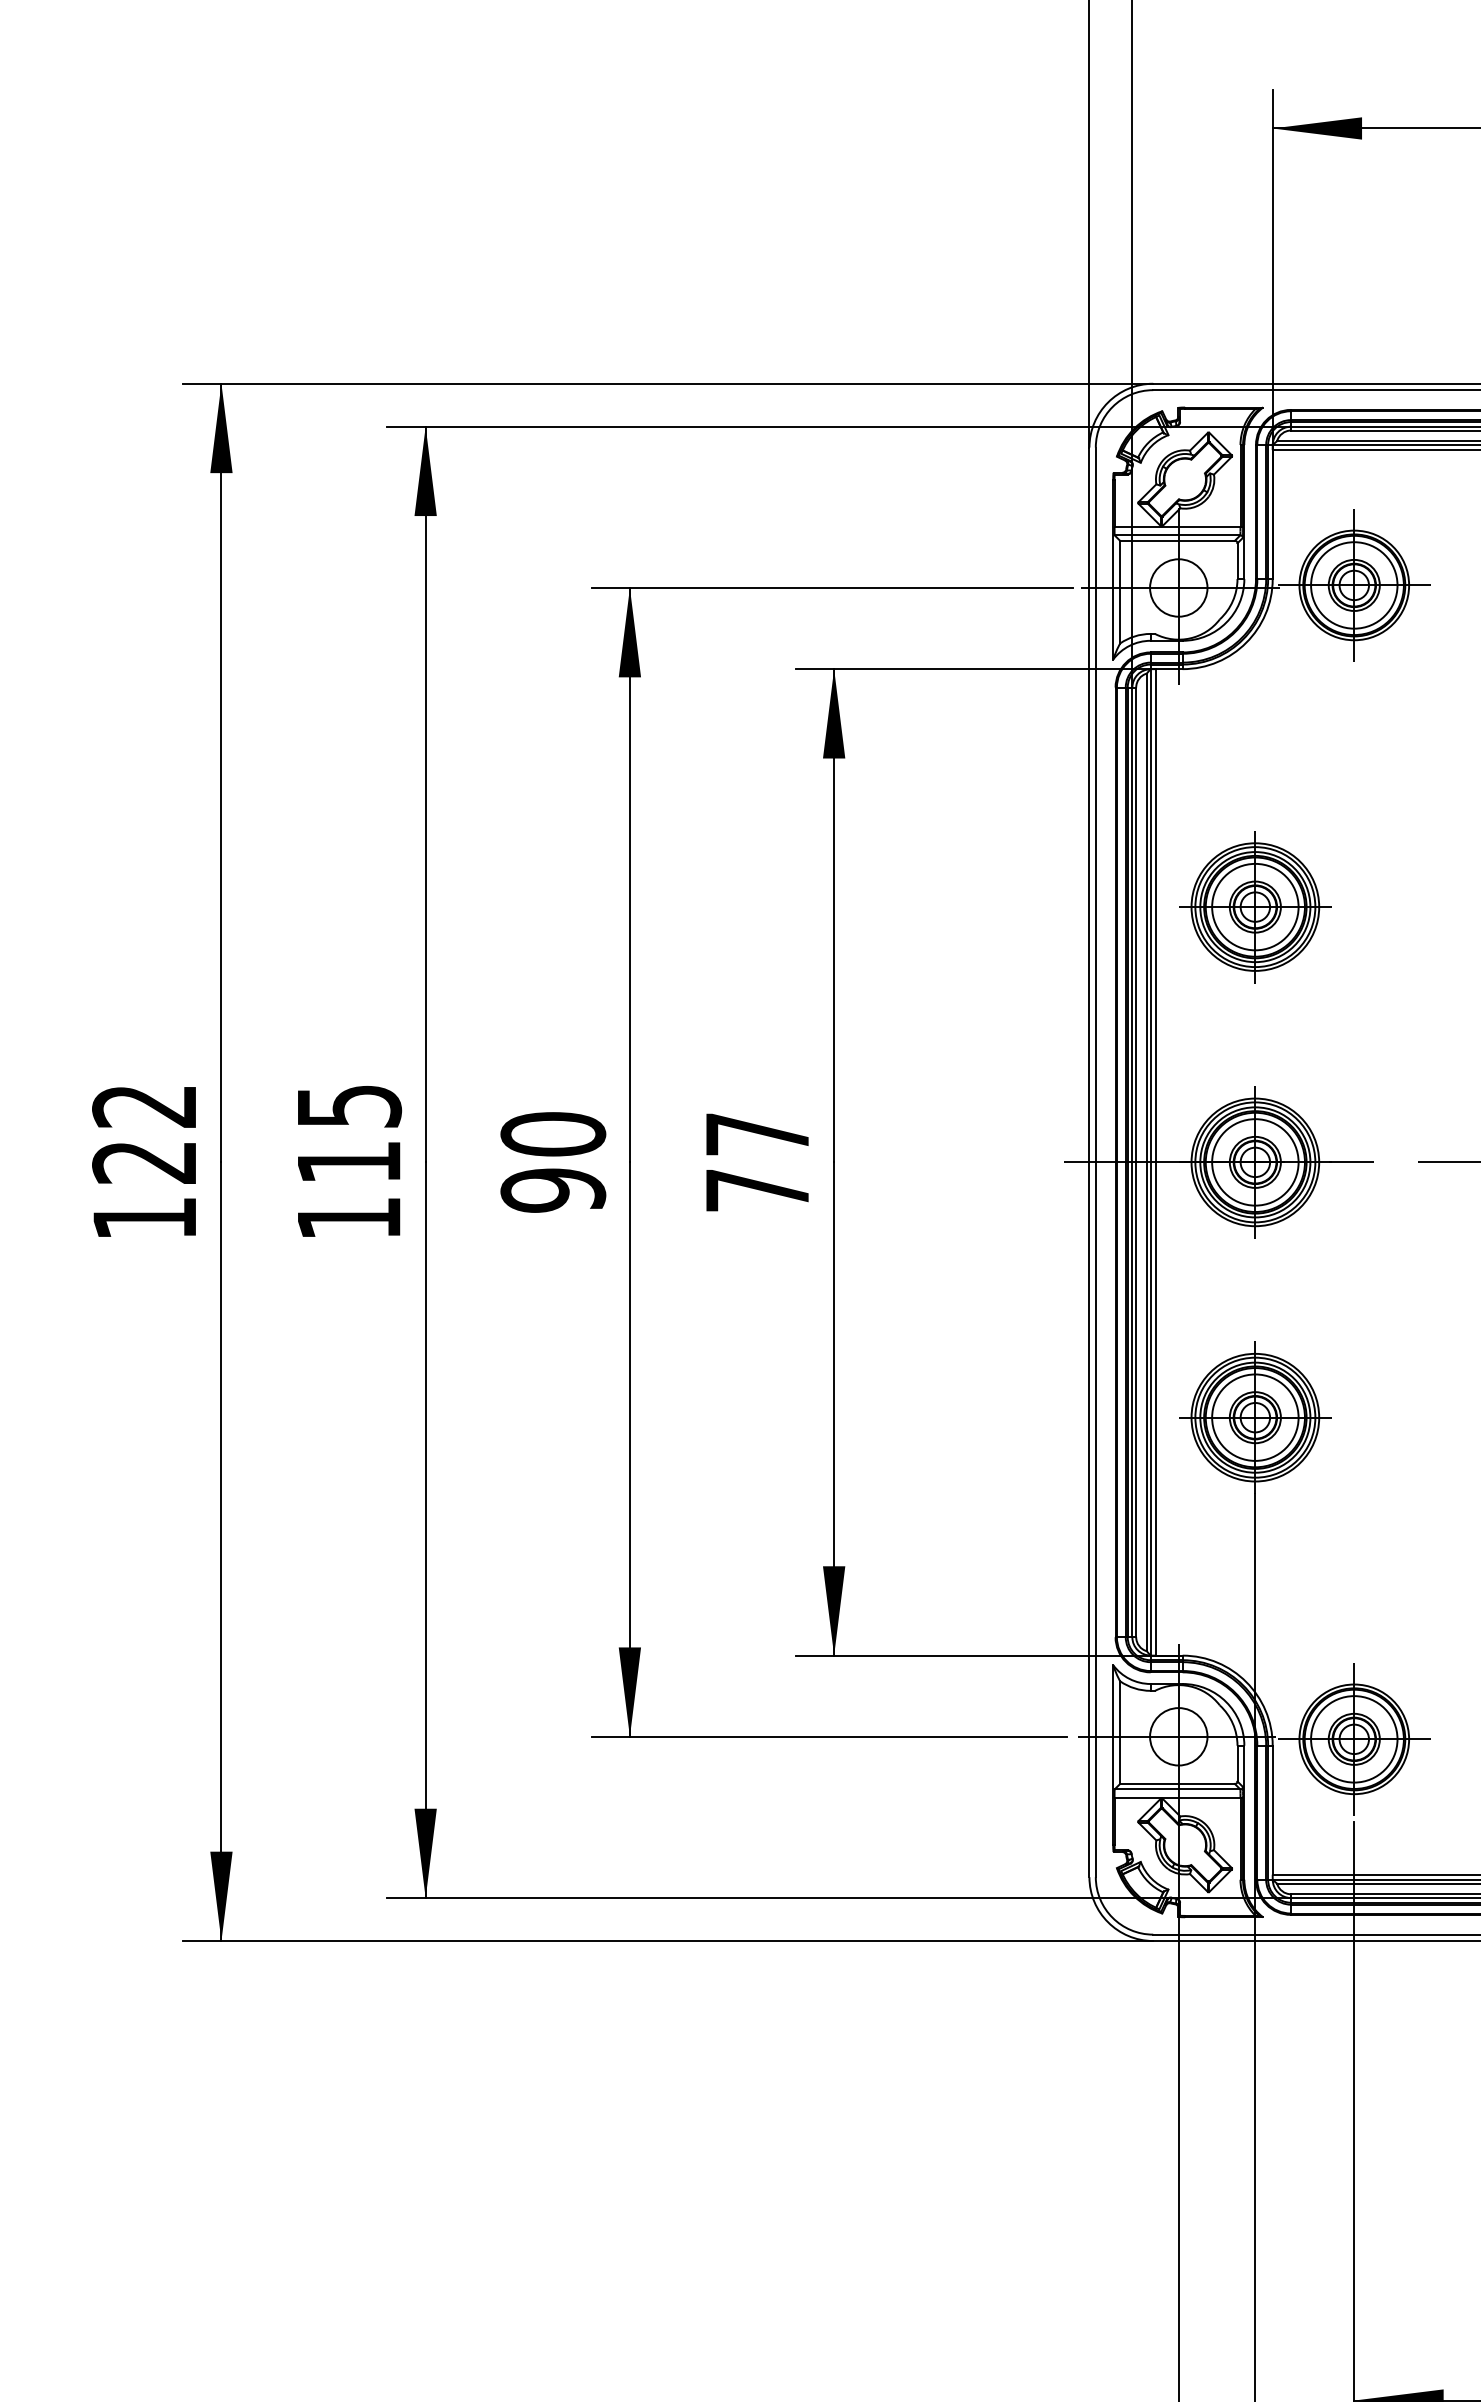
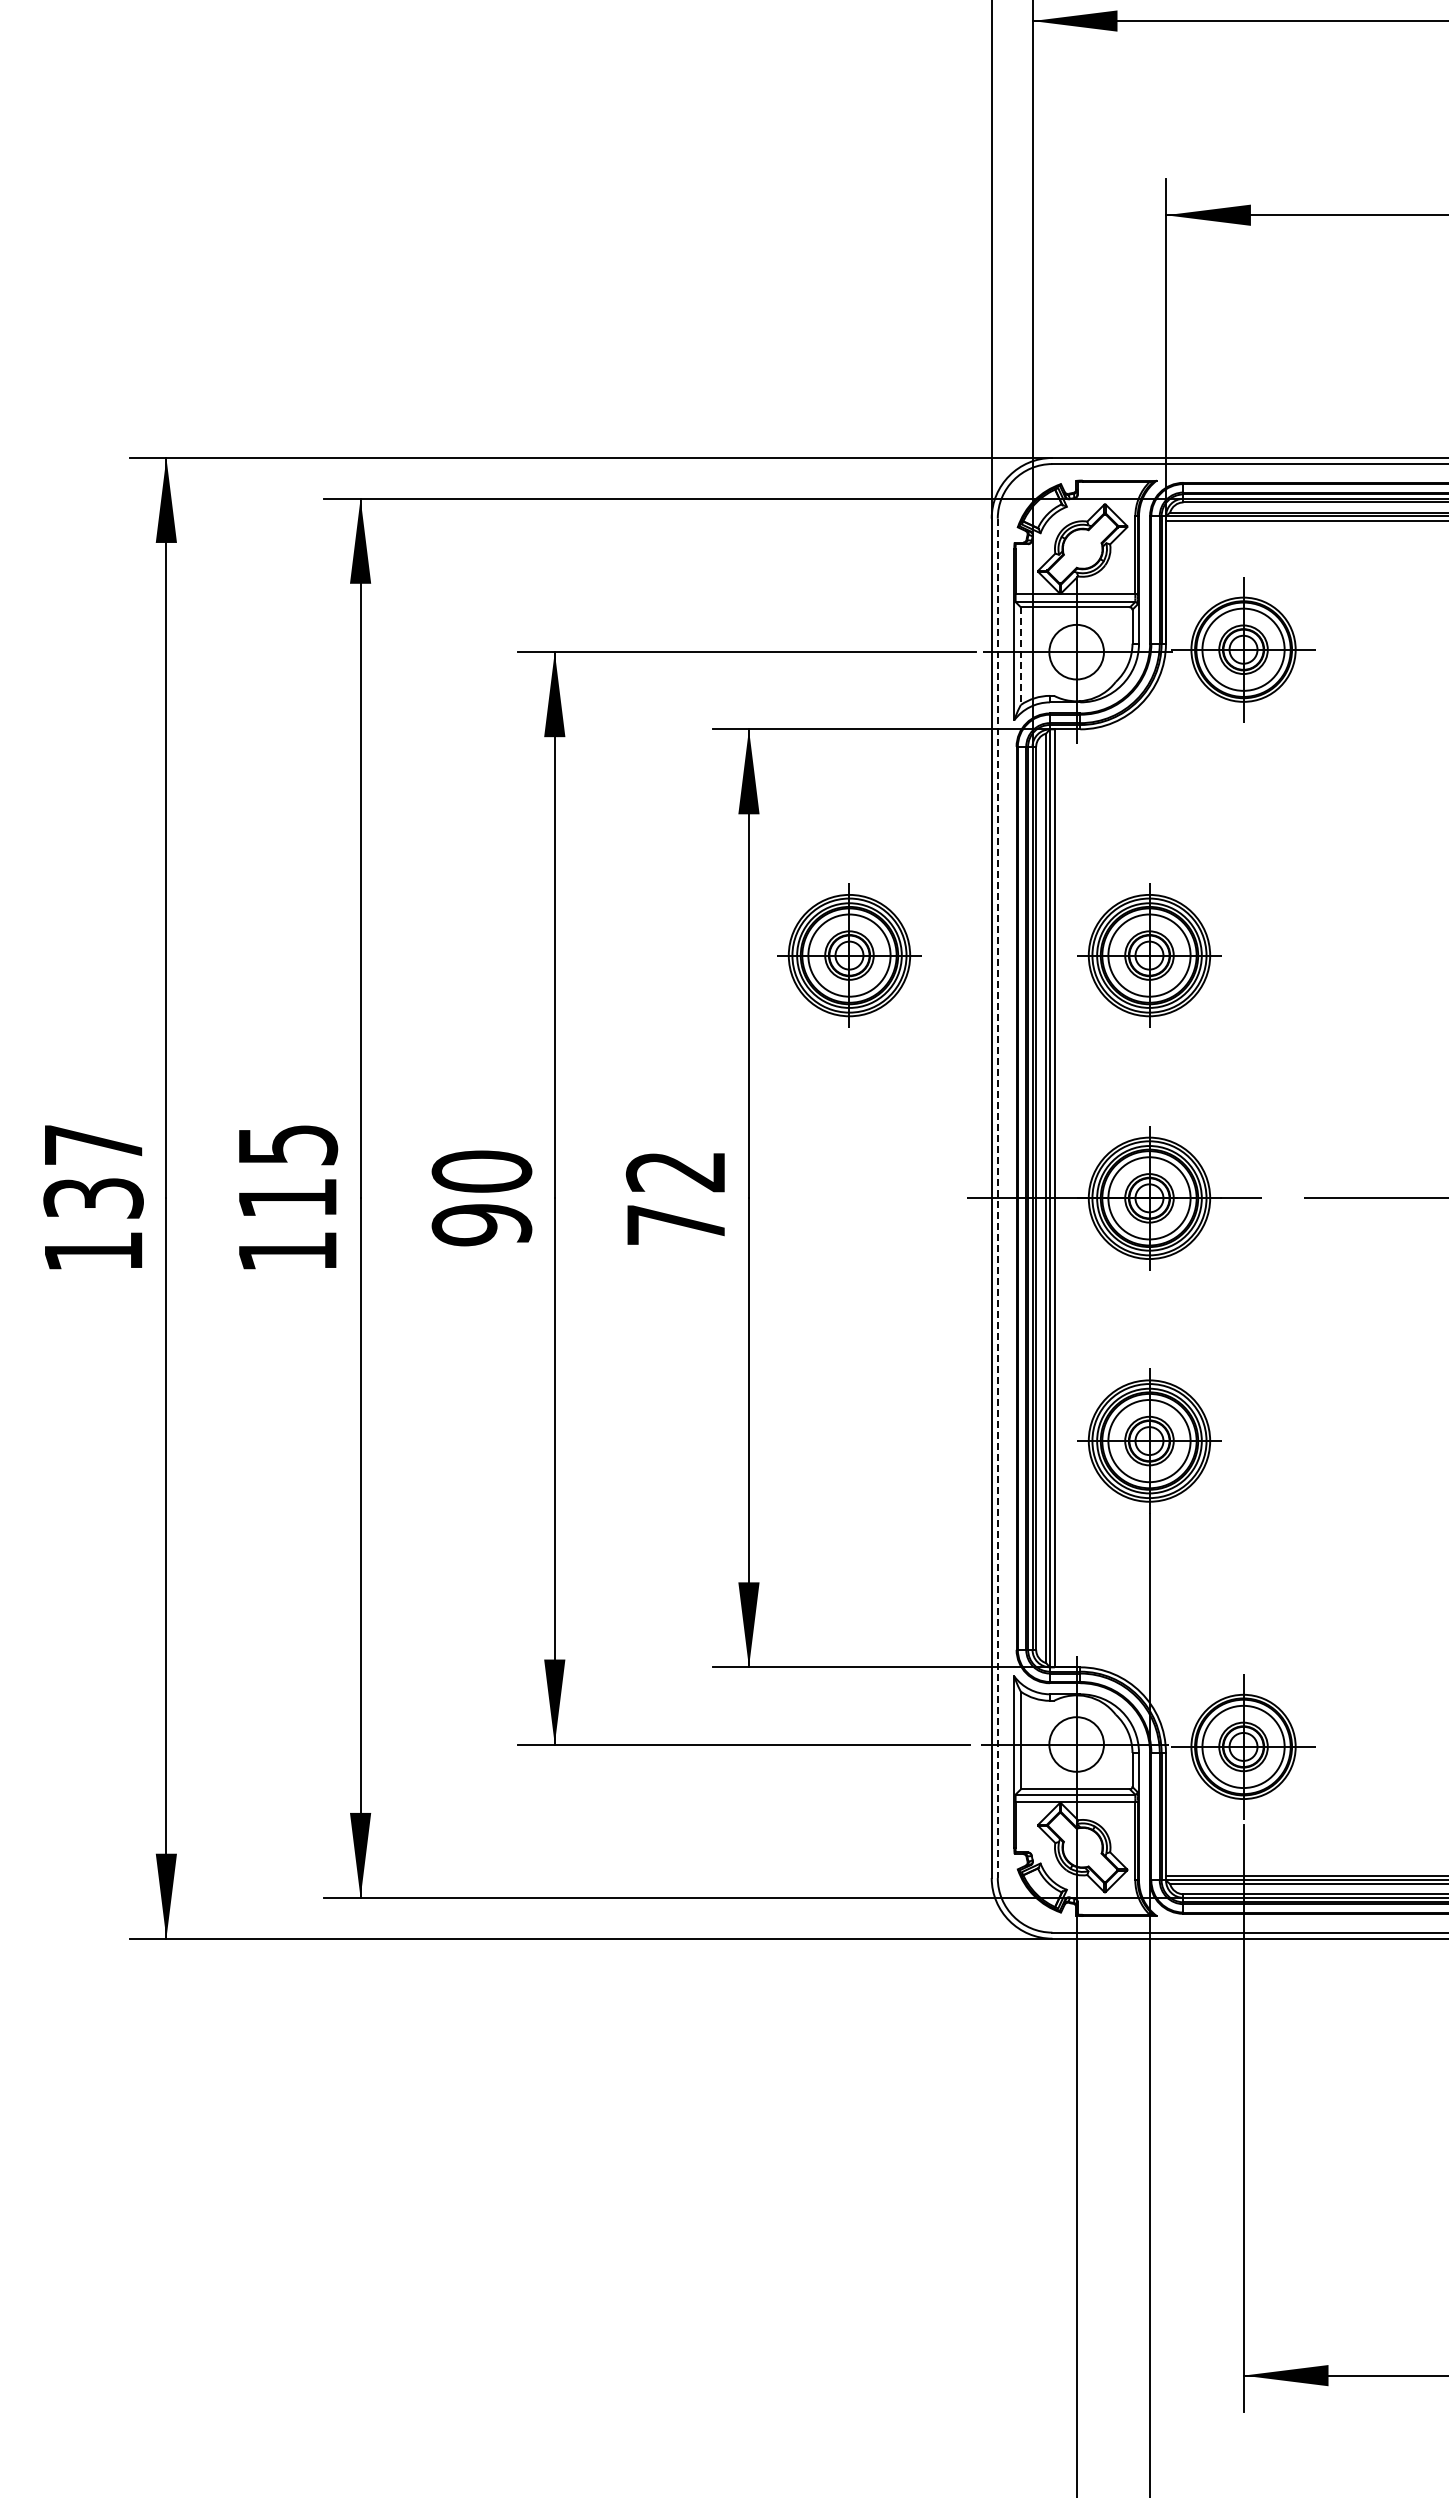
line: (1119, 592) -> (1020, 656), solid -> dashed
part: (939, 906) -> (849, 955), added
text: (144, 1134) -> (93, 1171), 122 -> 137
text: (755, 1135) -> (674, 1172), 77 -> 72
line: (1095, 1162) -> (997, 1198), solid -> dashed

